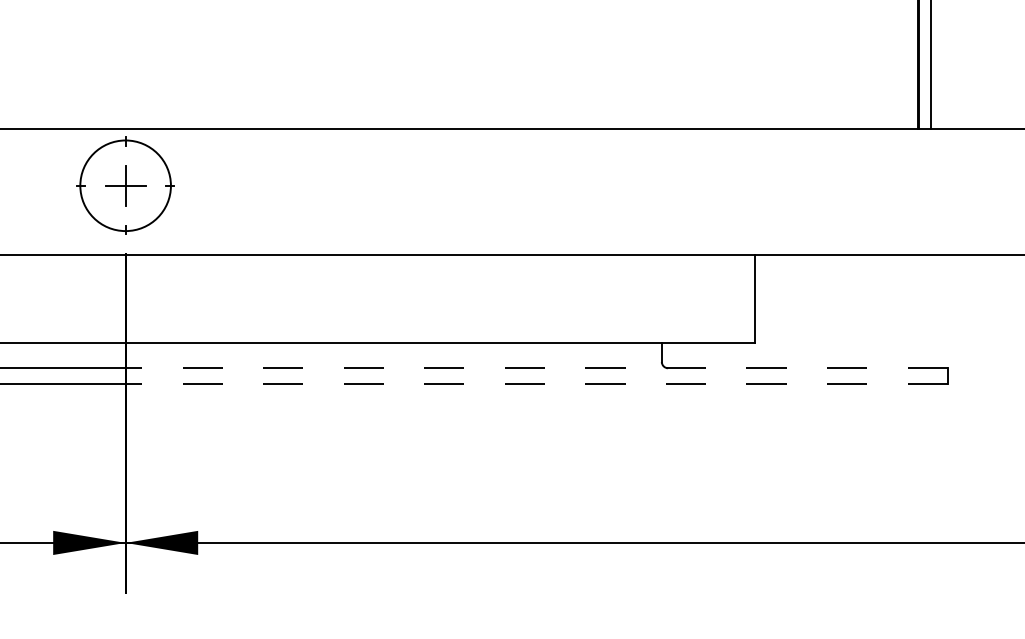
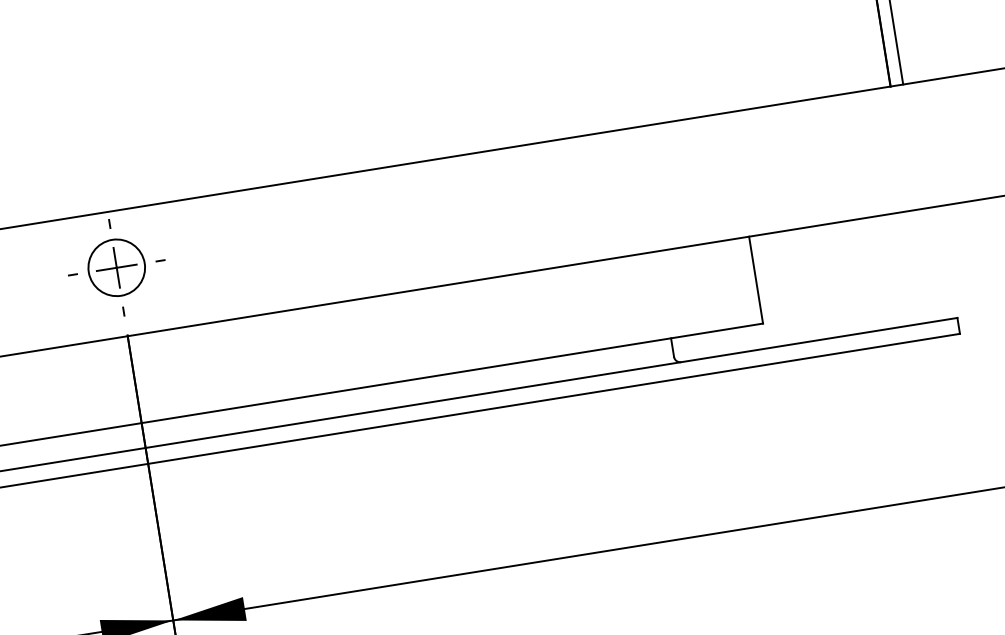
circle: (125, 185) -> (116, 267), size x0.62
line: (536, 368) -> (551, 383), dashed -> solid
line: (536, 384) -> (553, 399), dashed -> solid

